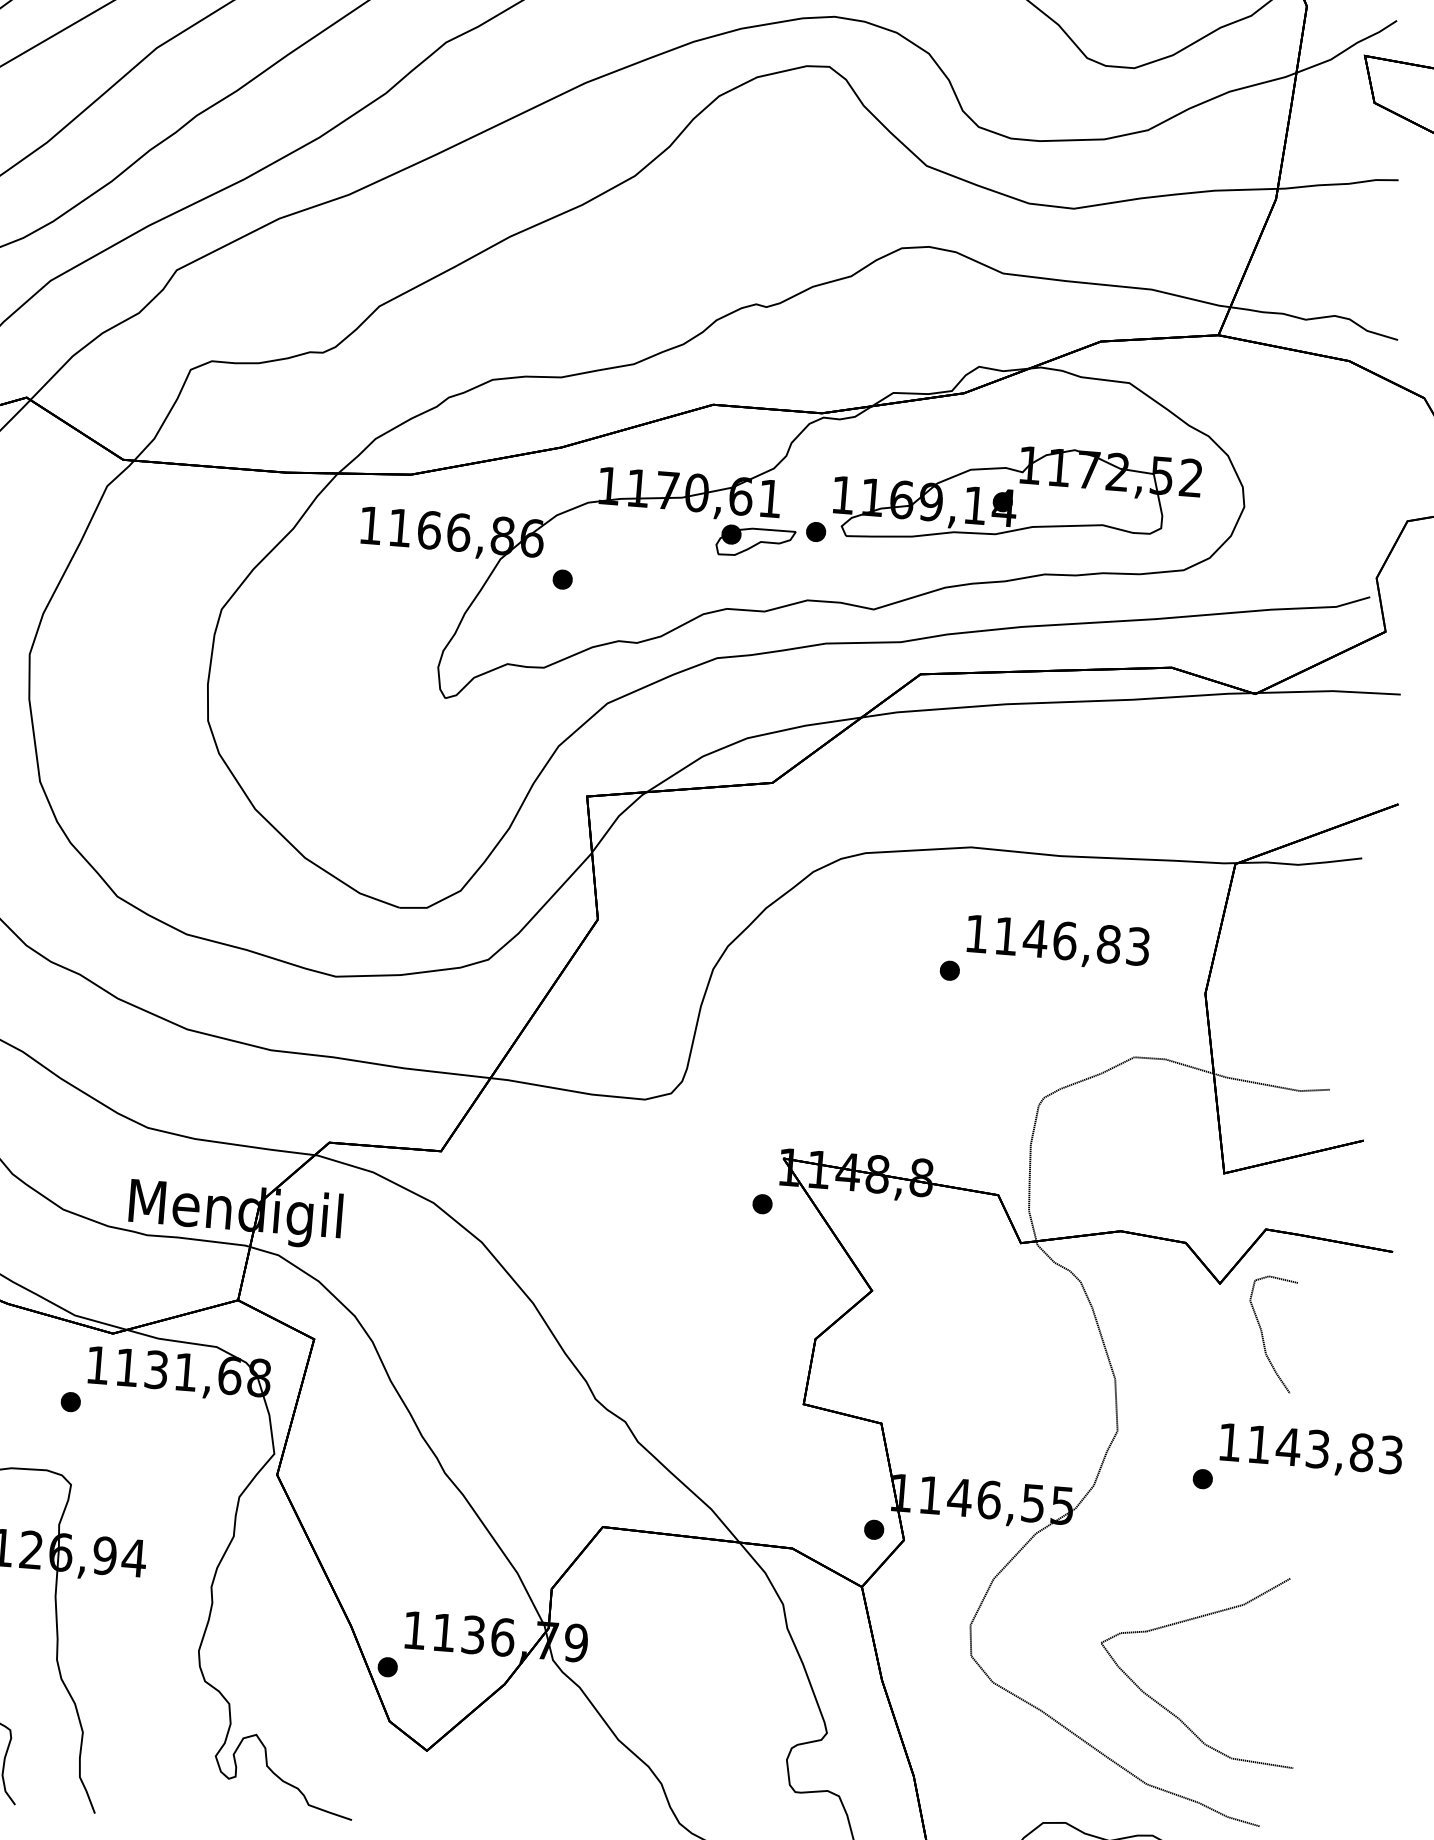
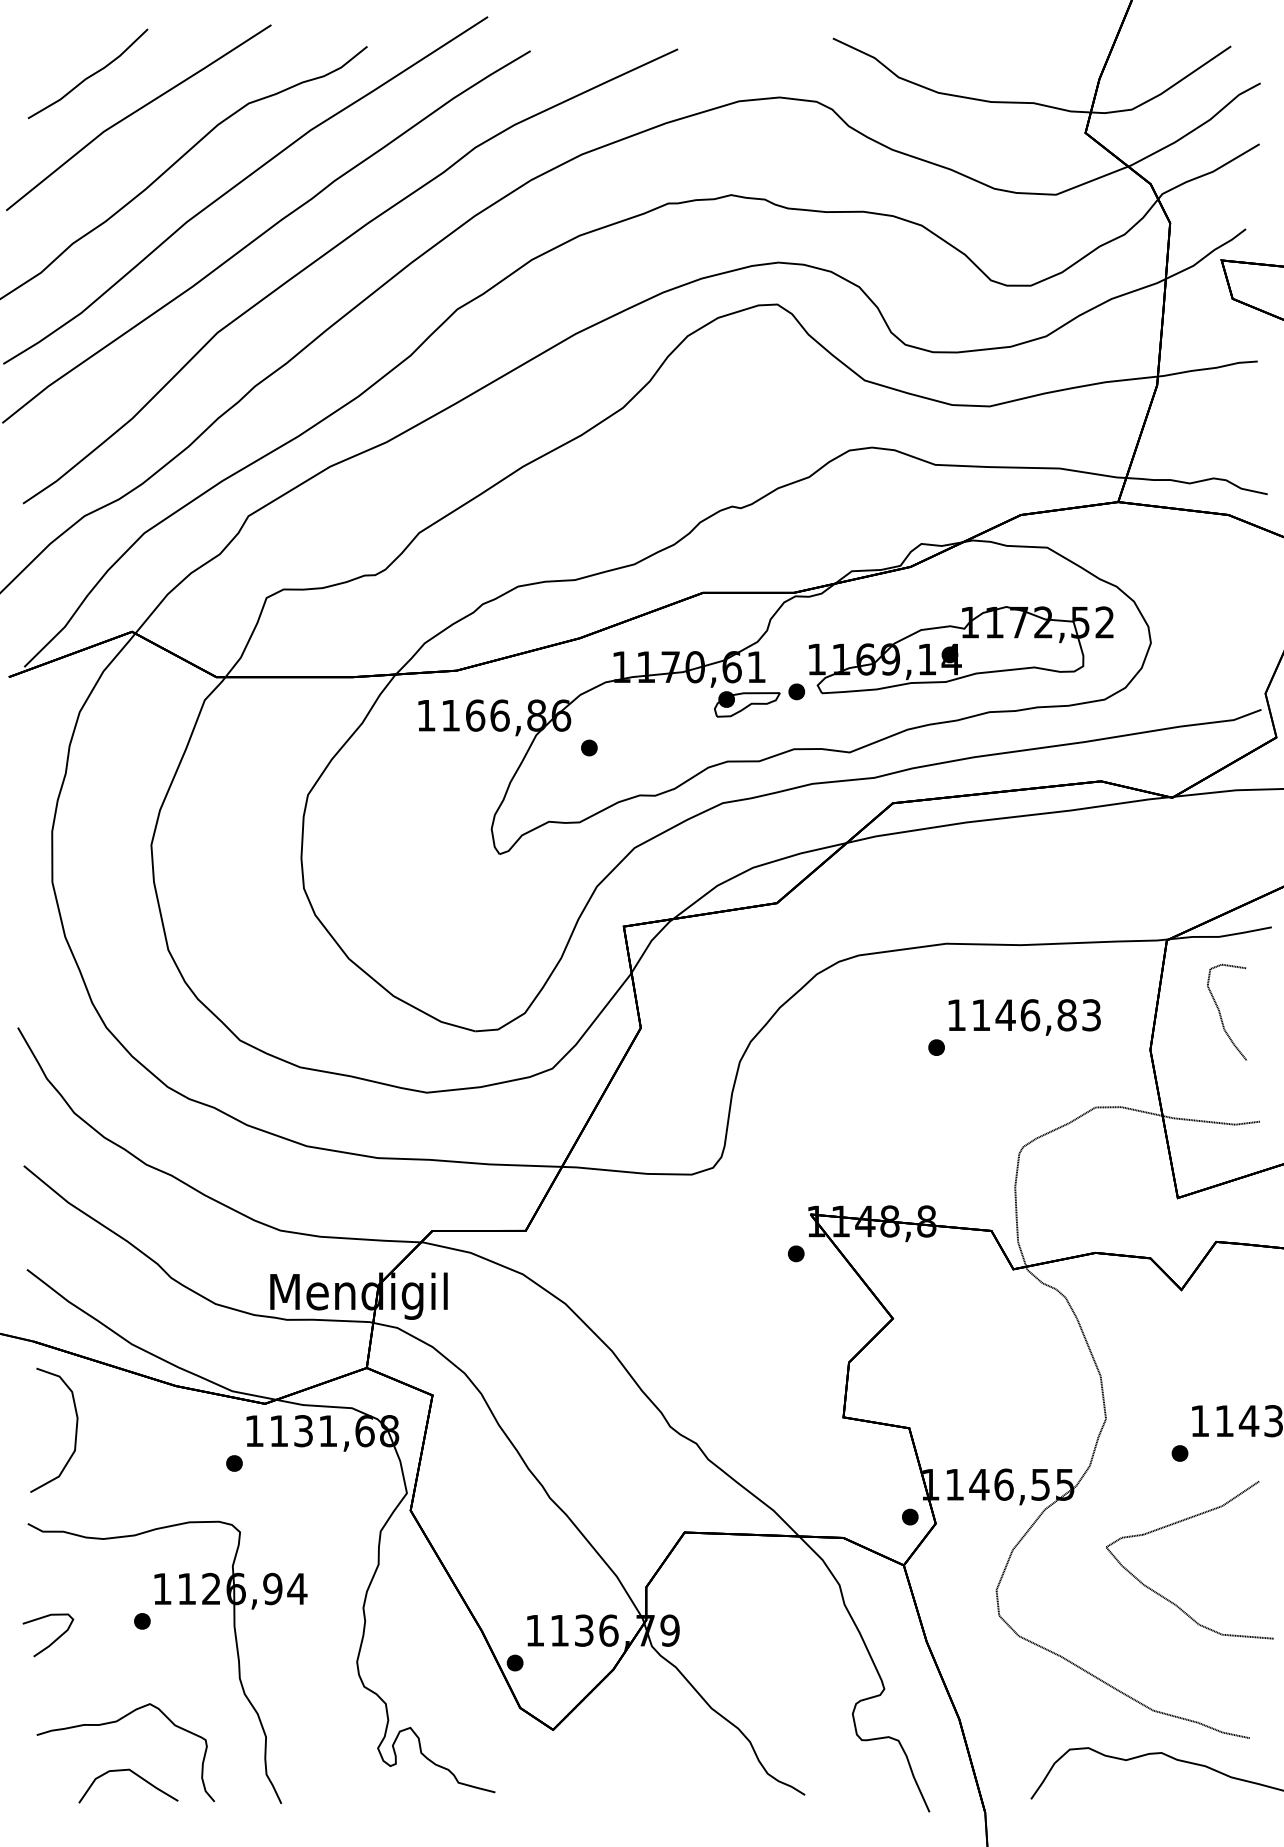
curve: (1263, 1332) -> (1220, 1011), moved
part: (1188, 1621) -> (1177, 1523), moved

